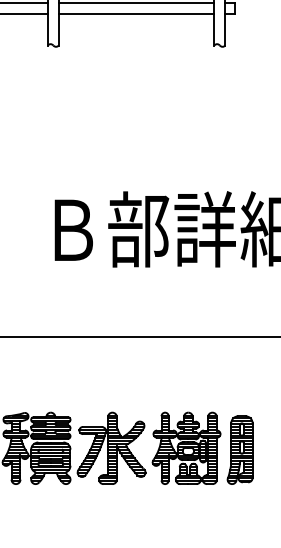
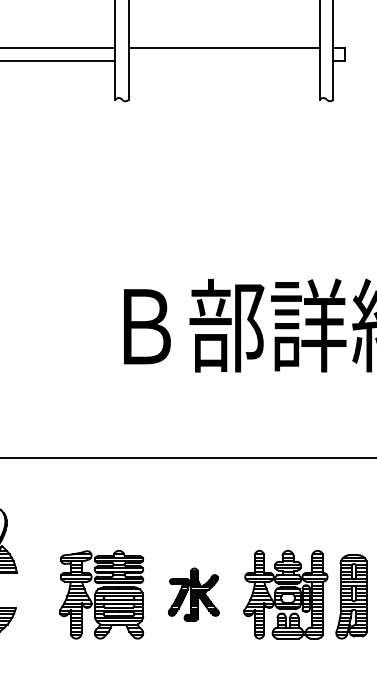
line: (135, 14) -> (223, 61), removed
part: (111, 448) -> (193, 594), size x0.6

